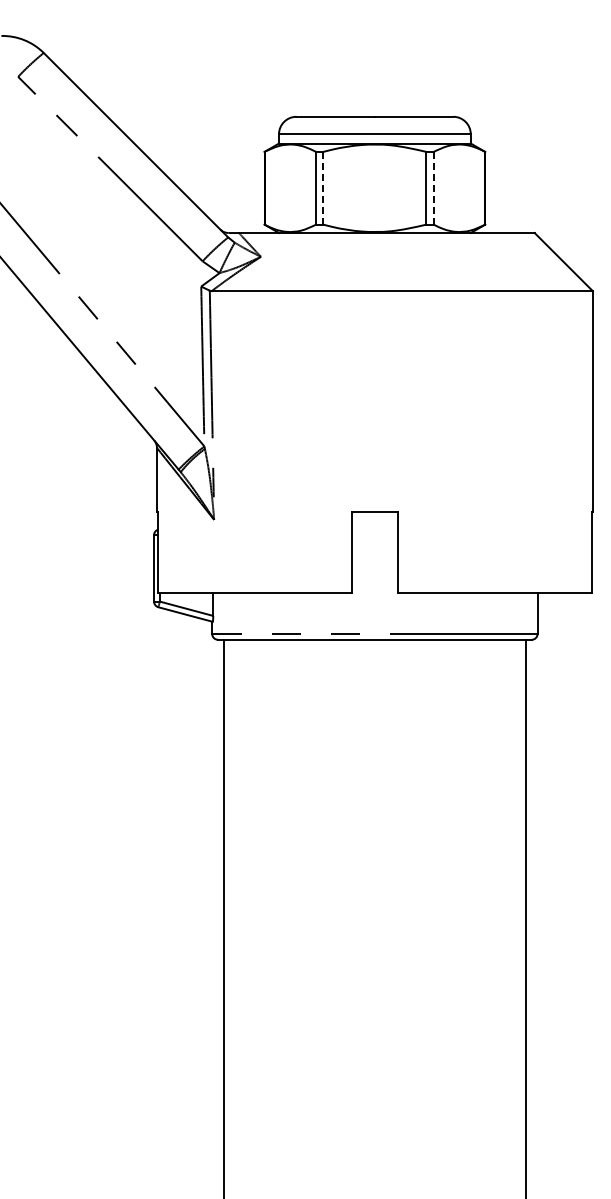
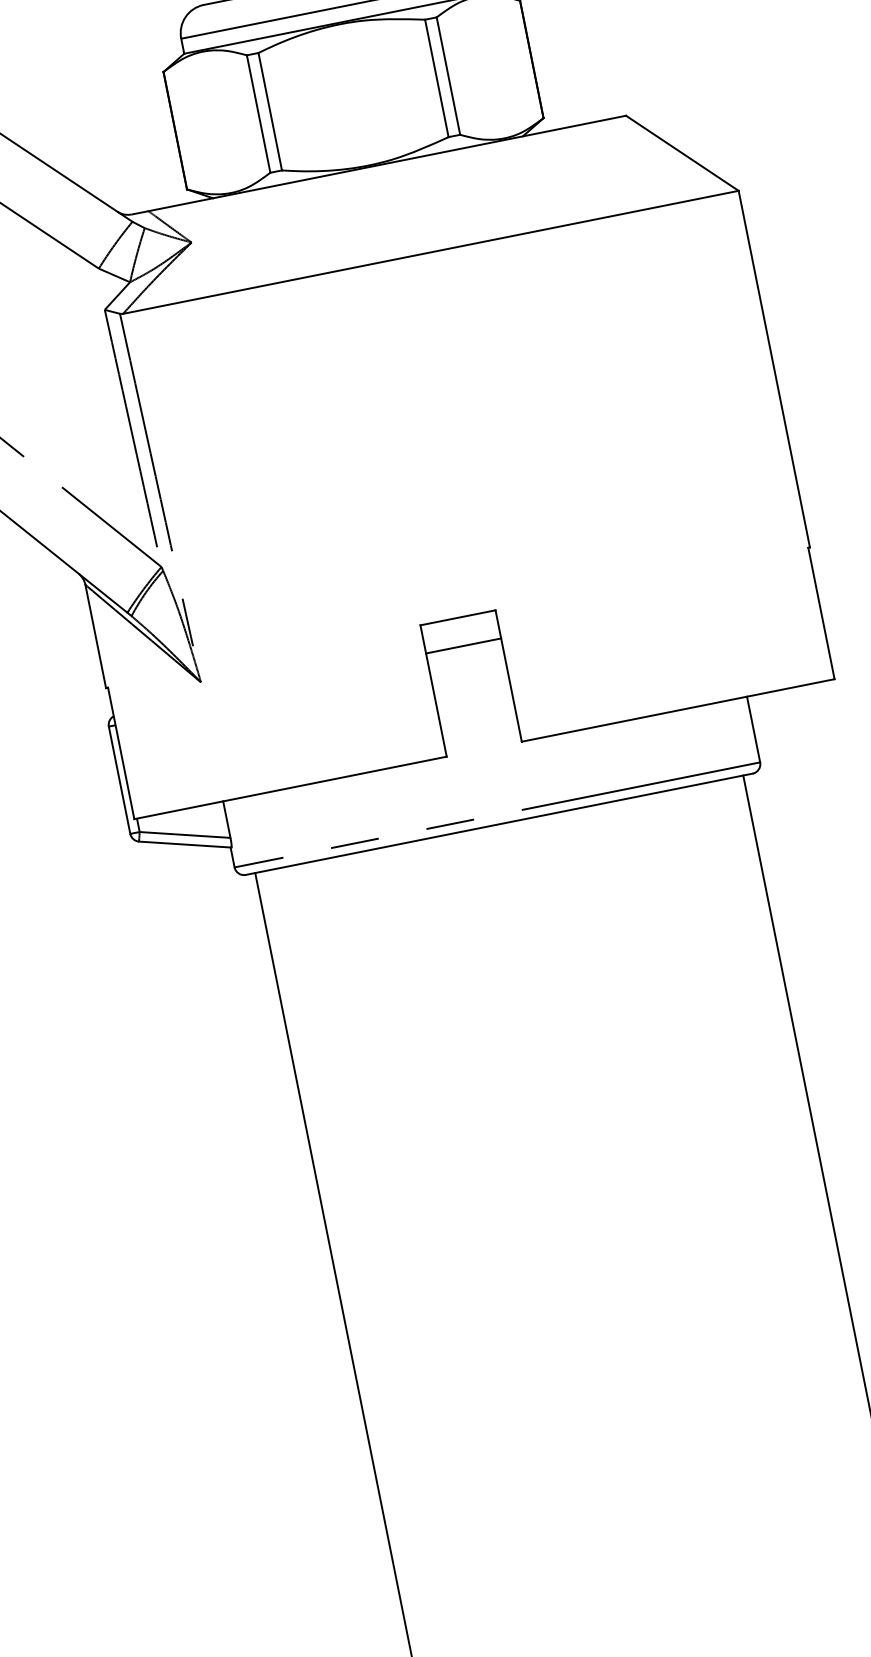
line: (323, 187) -> (270, 110), dashed -> solid
line: (433, 187) -> (447, 74), dashed -> solid
line: (374, 529) -> (463, 646), added

